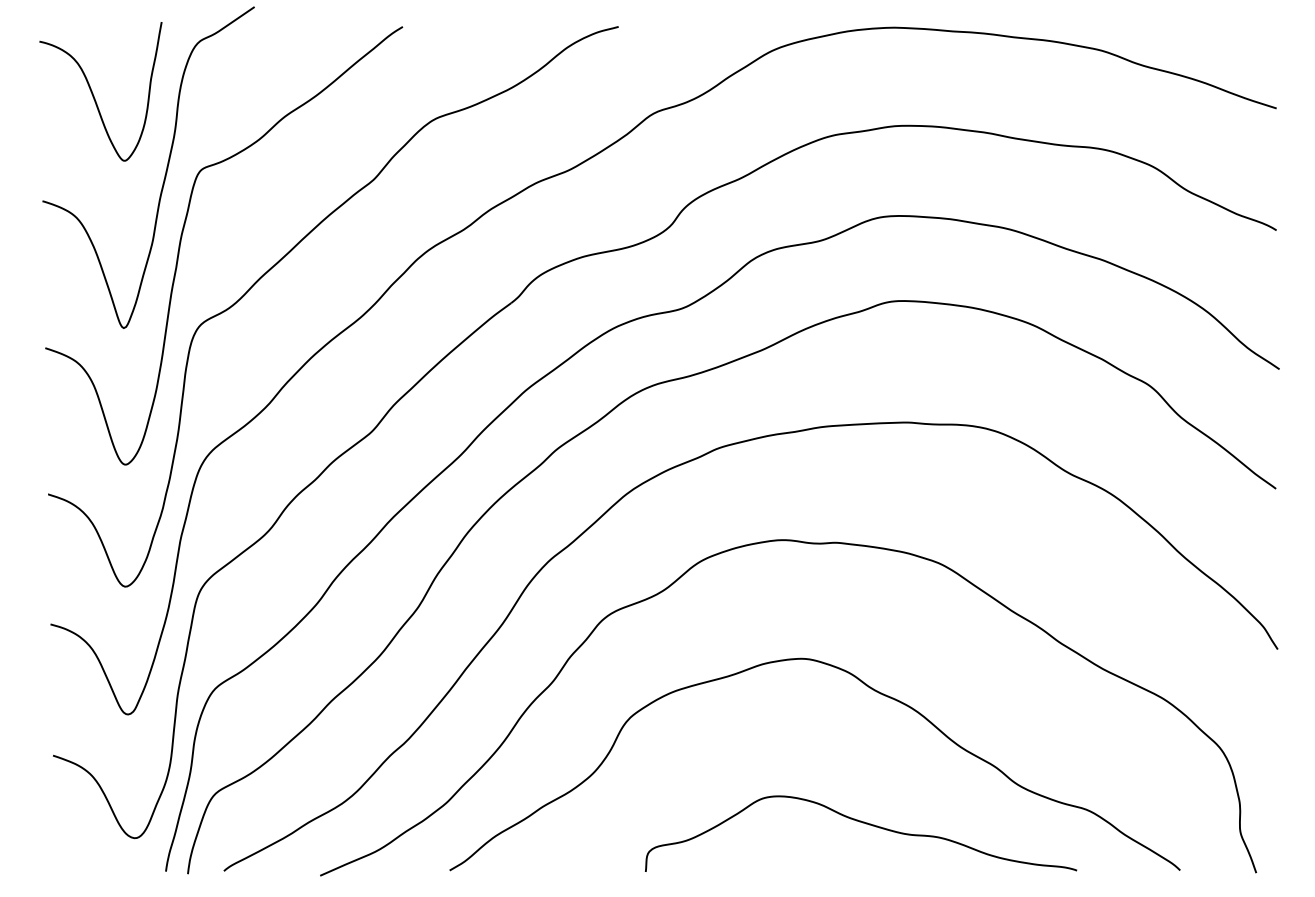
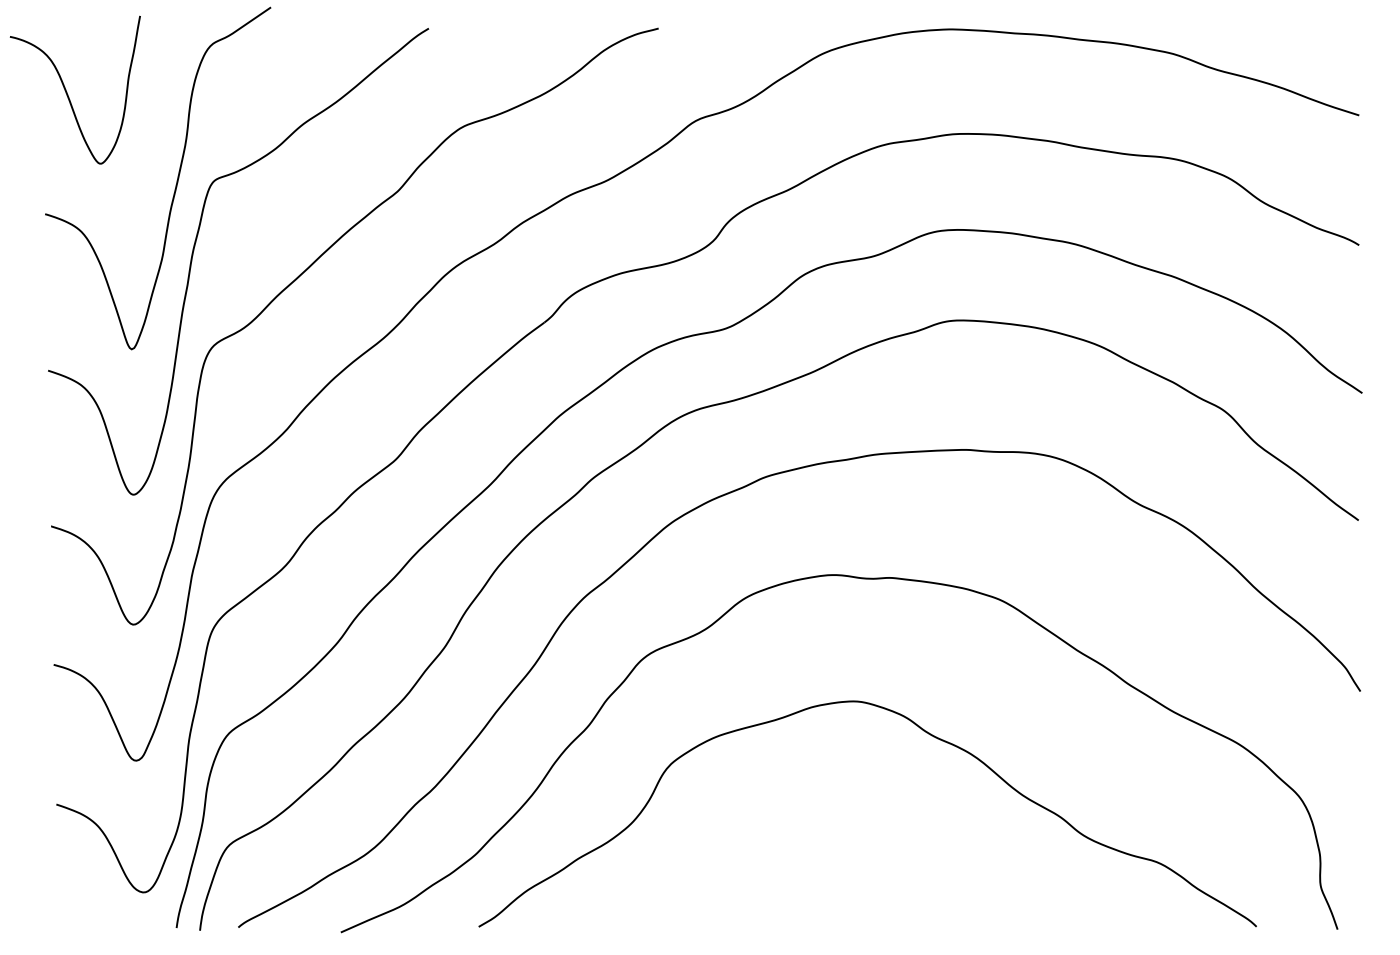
curve: (94, 95) -> (68, 94), moved
curve: (862, 823) -> (918, 876), removed

